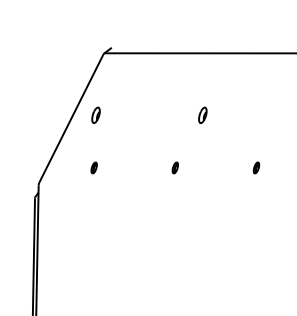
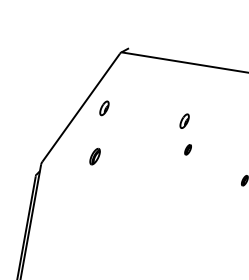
part: (202, 114) -> (184, 120), moved
part: (93, 167) -> (94, 156), size x1.6
part: (174, 167) -> (187, 149), moved

